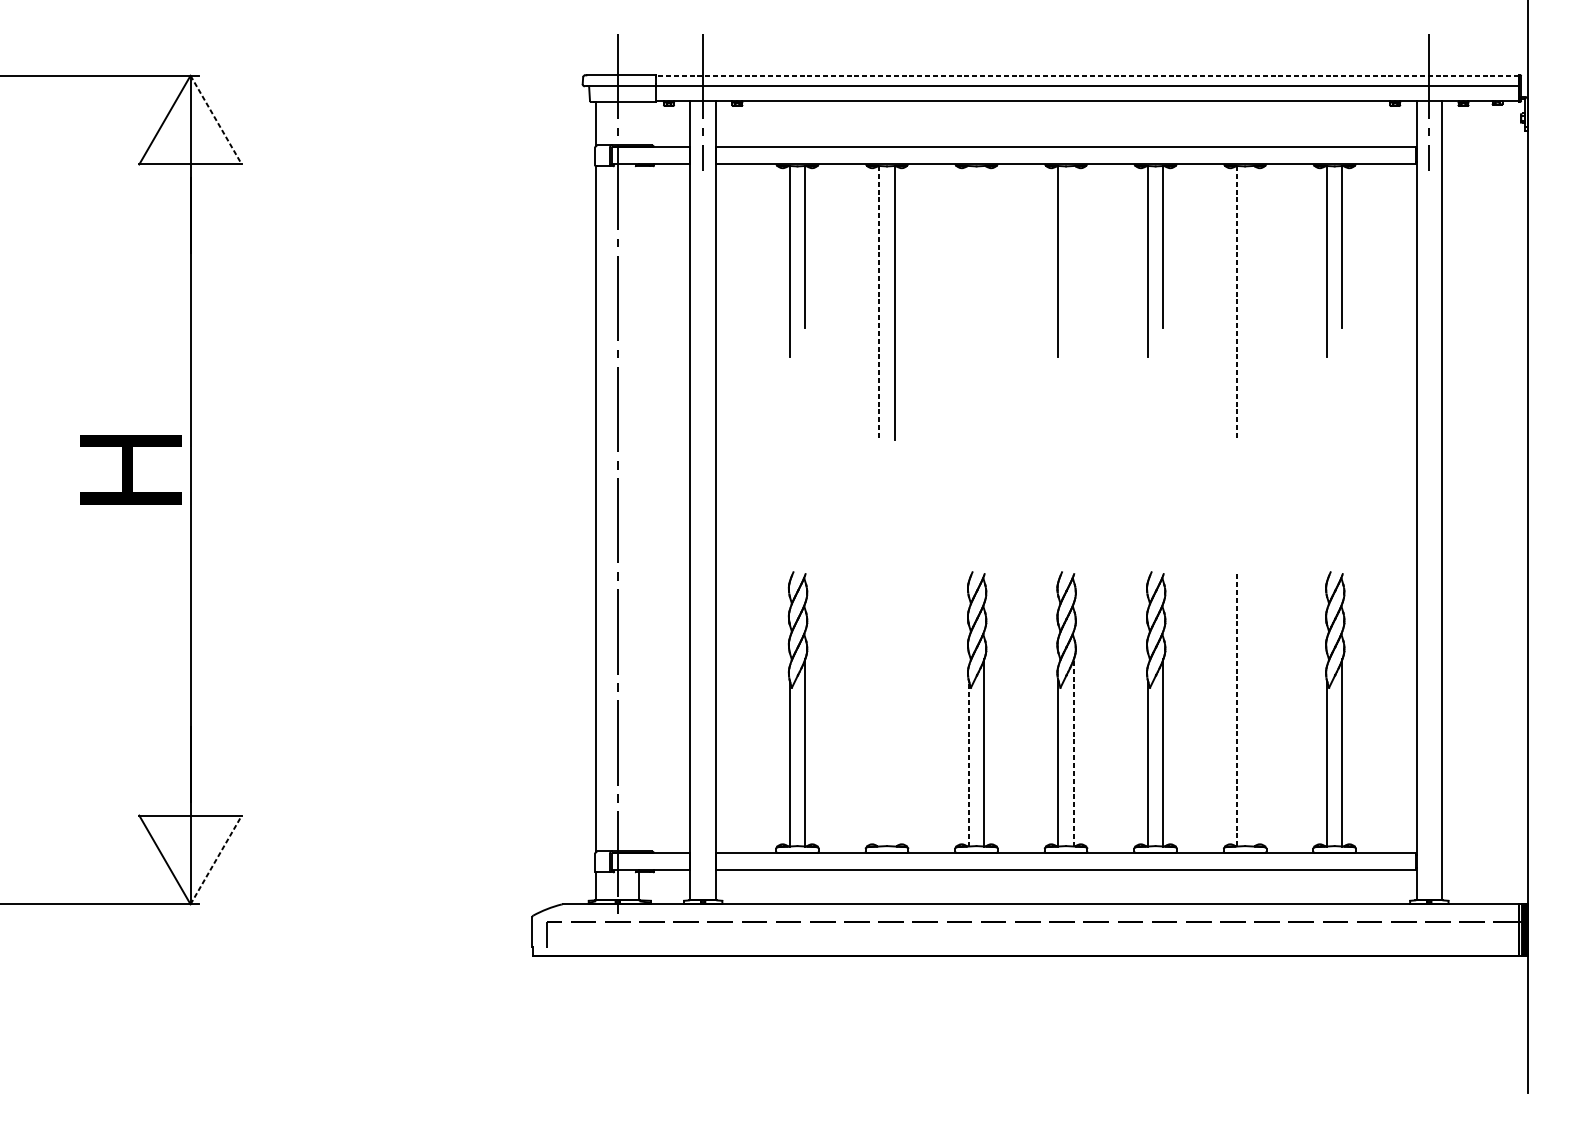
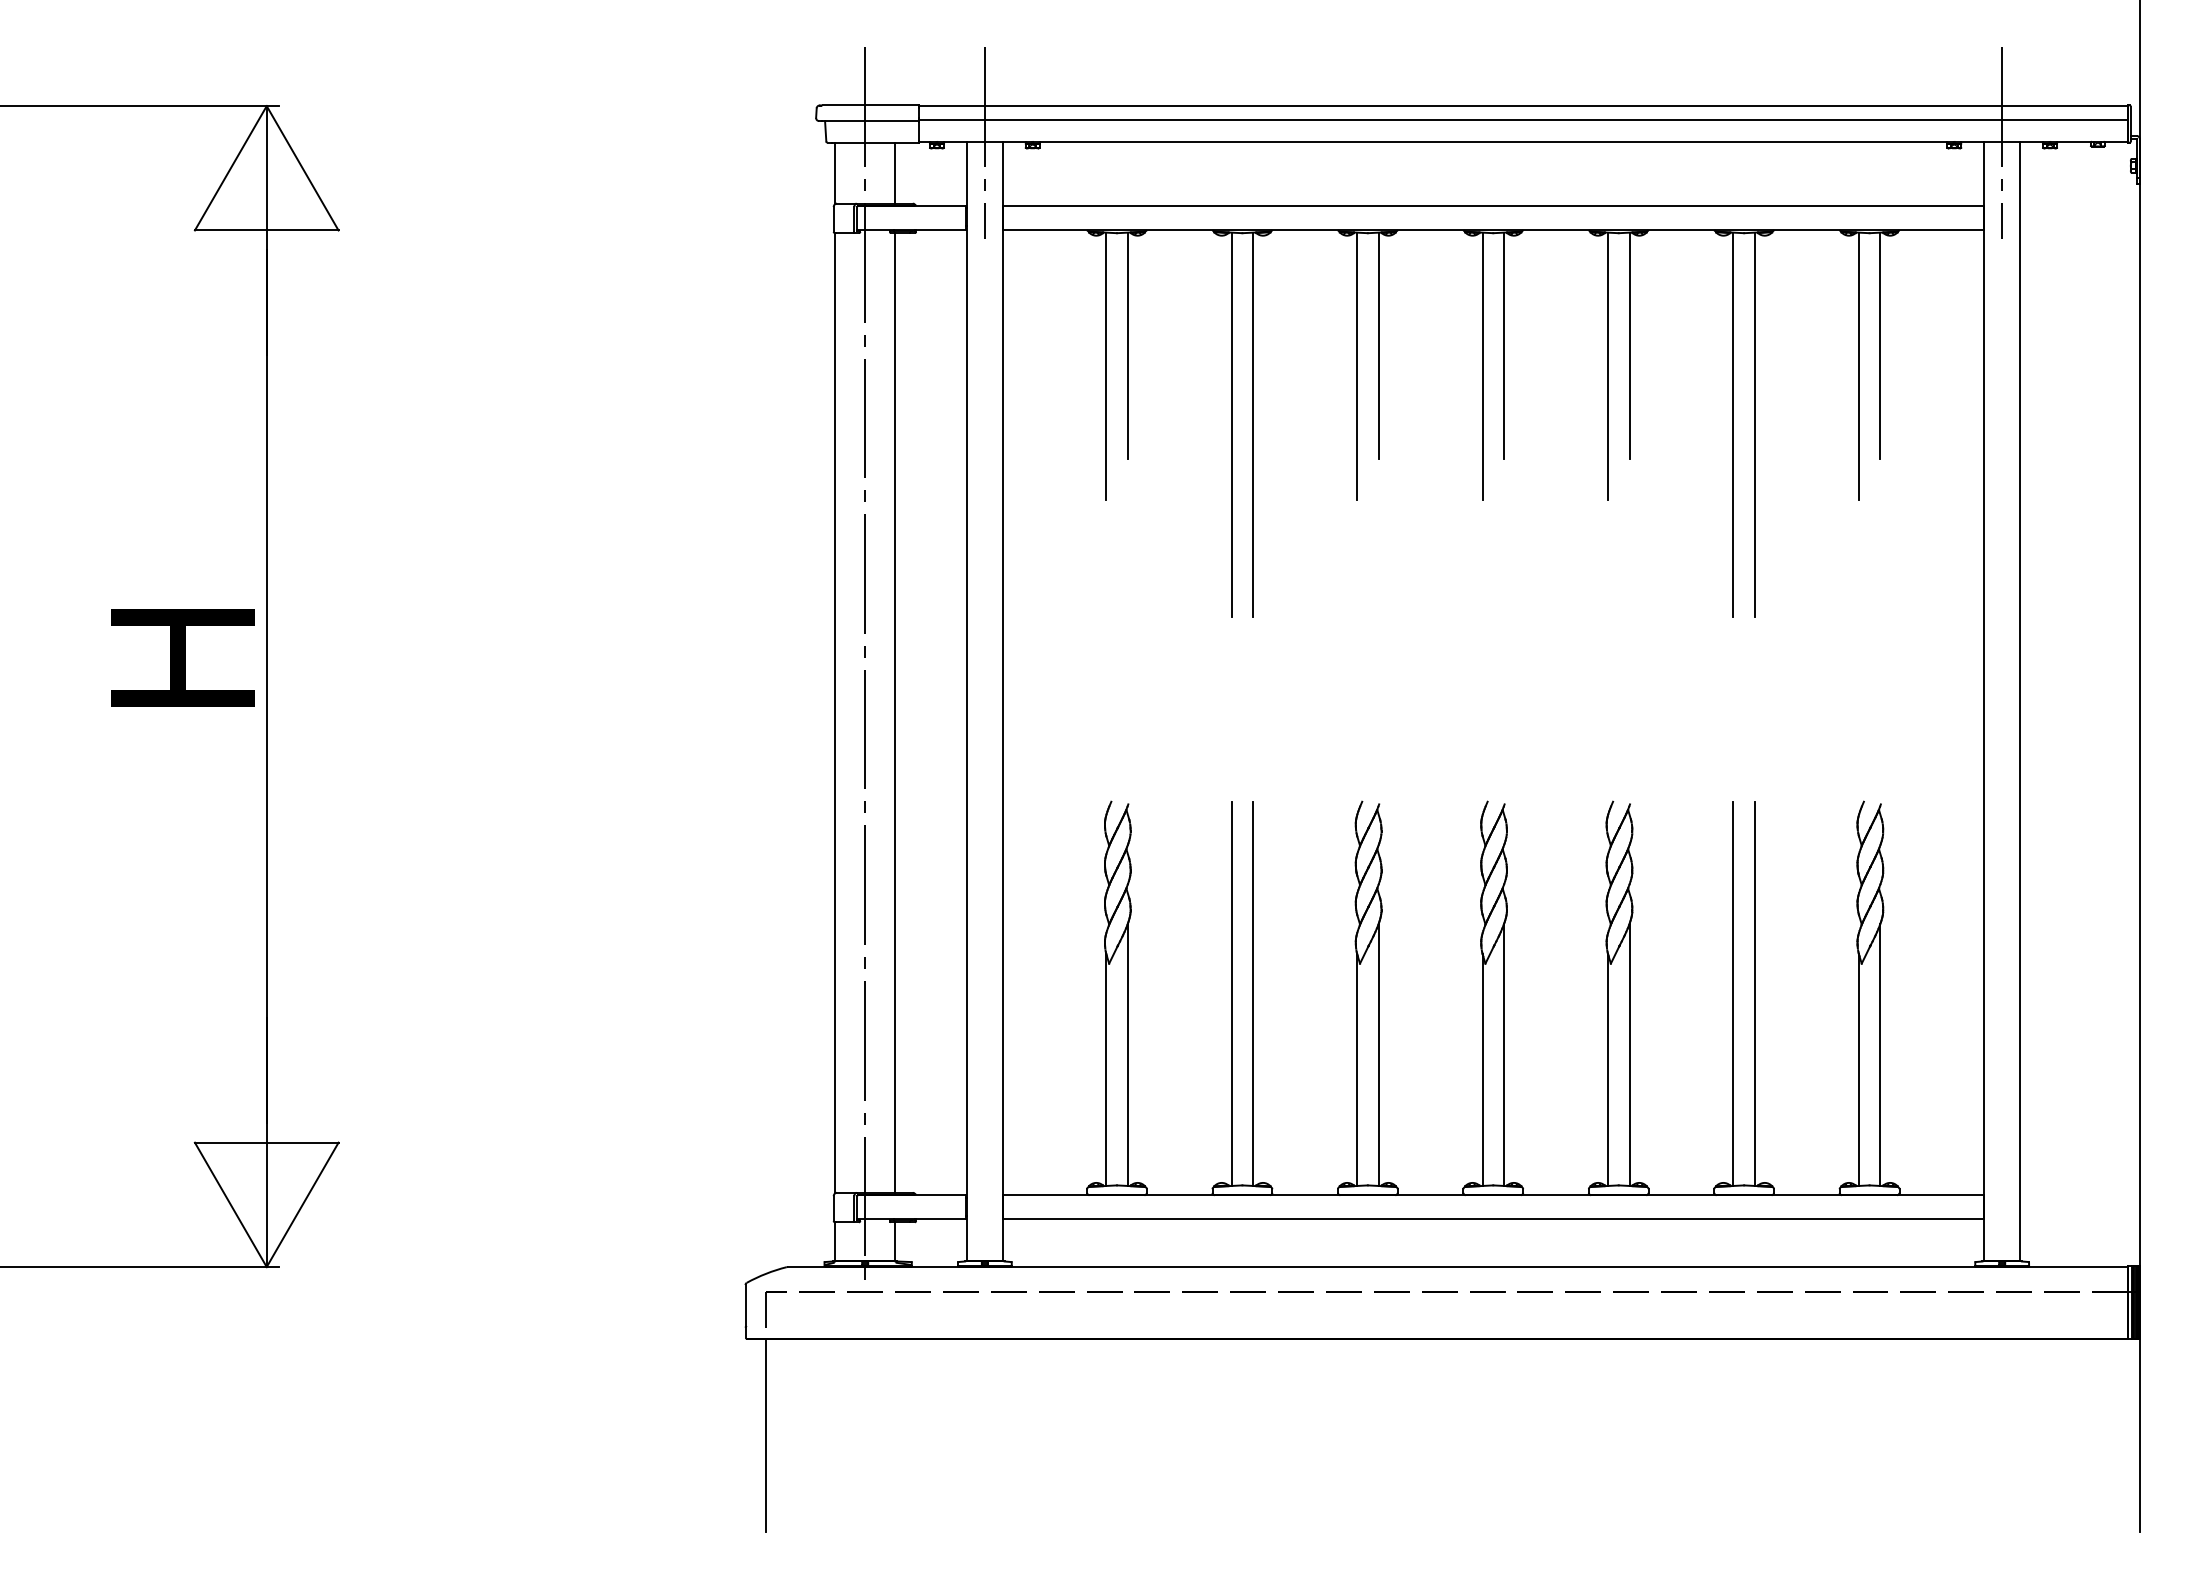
line: (1086, 75) -> (1522, 106), dashed -> solid
line: (216, 120) -> (302, 168), dashed -> solid
line: (639, 123) -> (895, 172), added
line: (984, 246) -> (1378, 345), added
line: (1074, 246) -> (1504, 345), added
line: (969, 260) -> (1357, 365), added
line: (1252, 302) -> (1754, 424), added
line: (879, 303) -> (1231, 425), dashed -> solid
line: (1237, 303) -> (1733, 425), dashed -> solid
line: (639, 508) -> (895, 712), added
line: (879, 709) -> (1231, 993), added
line: (894, 709) -> (1253, 993), added
line: (1237, 709) -> (1733, 993), dashed -> solid
line: (1252, 709) -> (1754, 993), added
line: (1074, 752) -> (1504, 1054), dashed -> solid
line: (969, 763) -> (1357, 1069), dashed -> solid
line: (216, 859) -> (302, 1204), dashed -> solid
line: (547, 1023) -> (766, 1434), added

